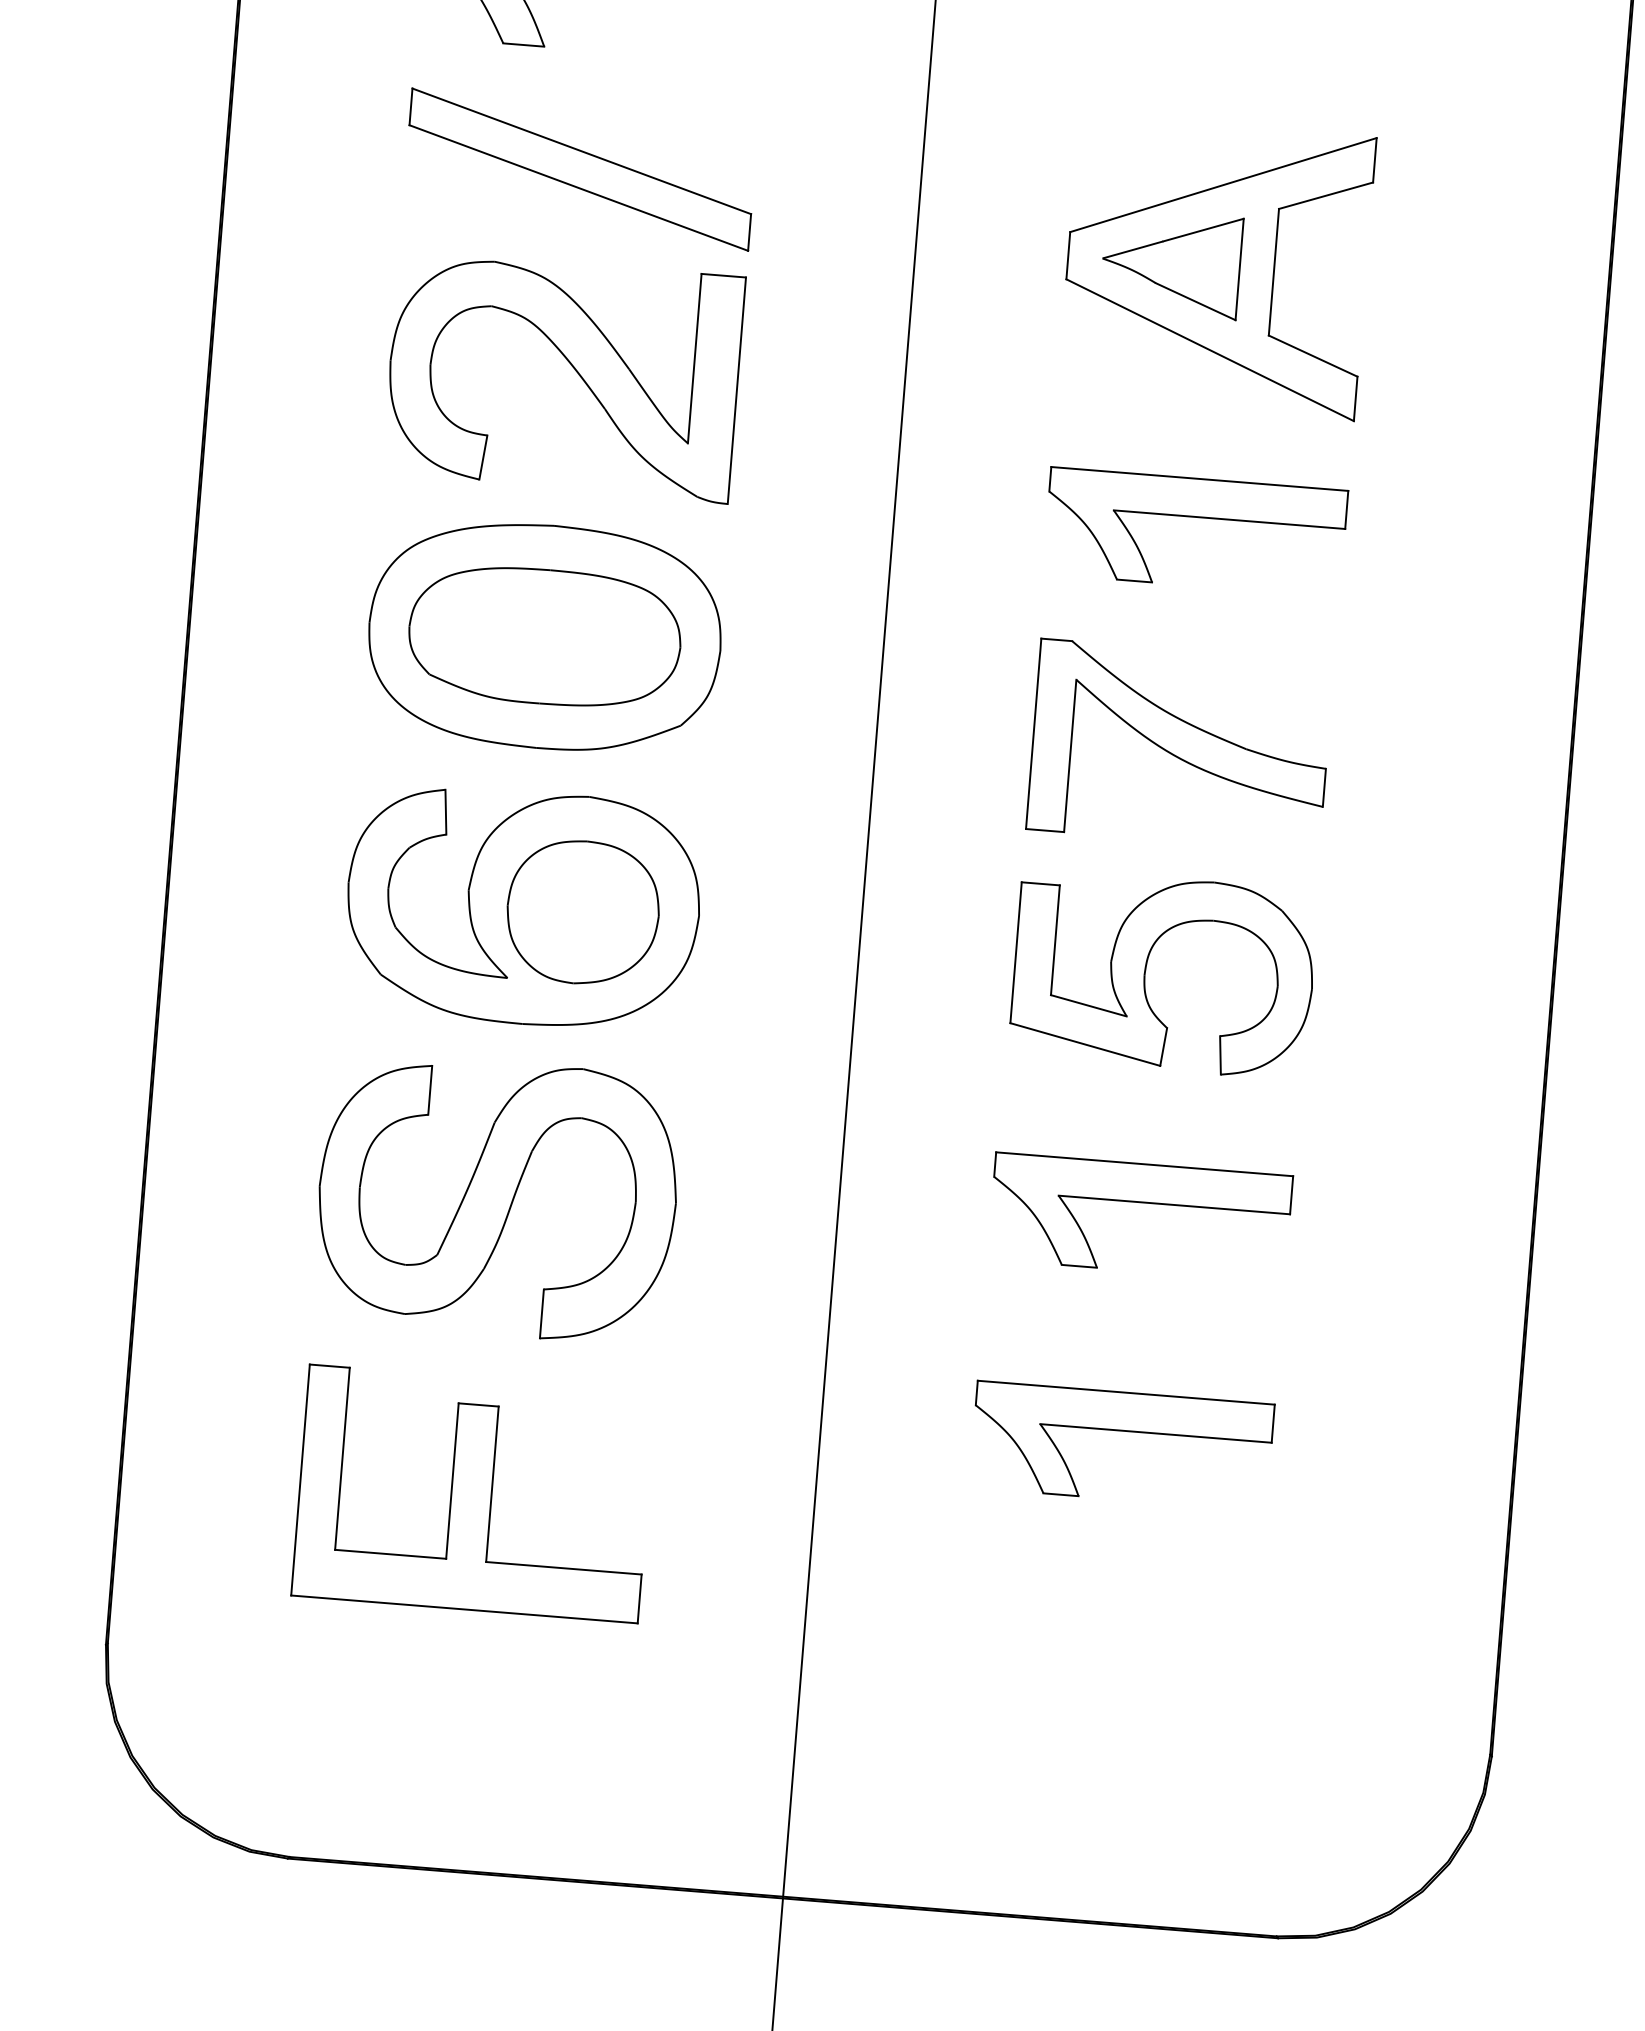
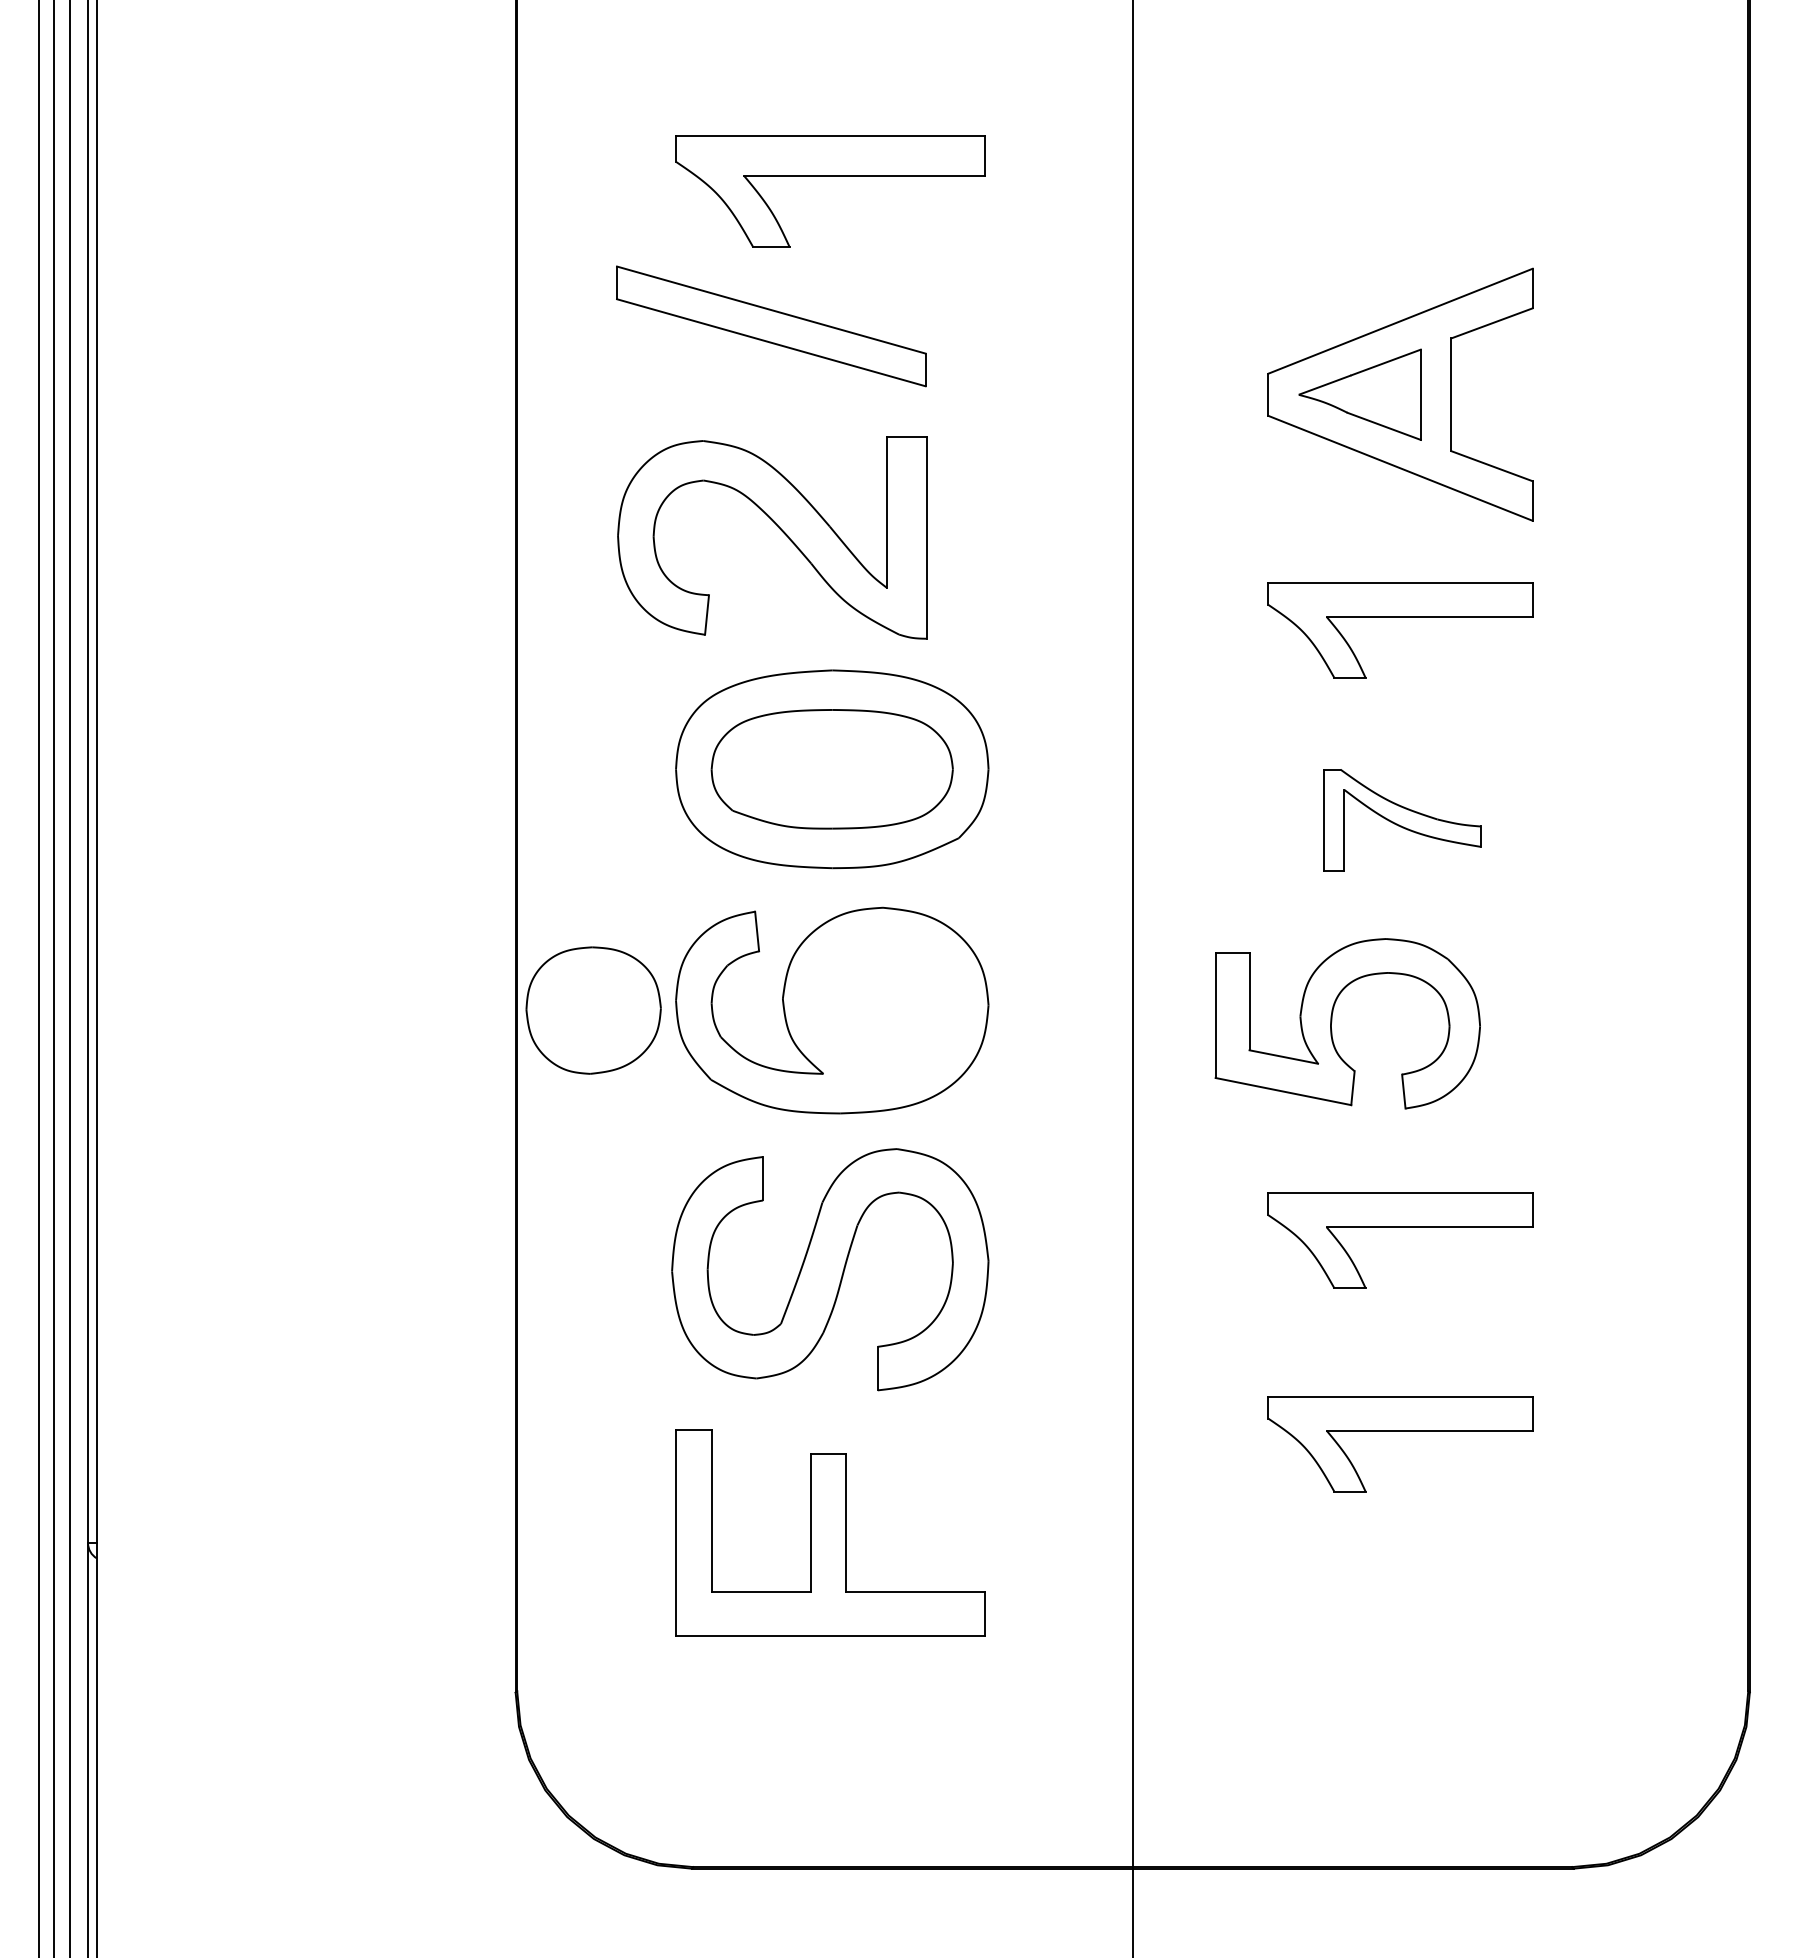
part: (580, 169) -> (771, 326), moved
part: (572, 368) -> (779, 529), moved
part: (1180, 745) -> (1402, 820), size x0.6
part: (582, 912) -> (593, 1010), moved
part: (1146, 970) -> (1332, 1021), moved

